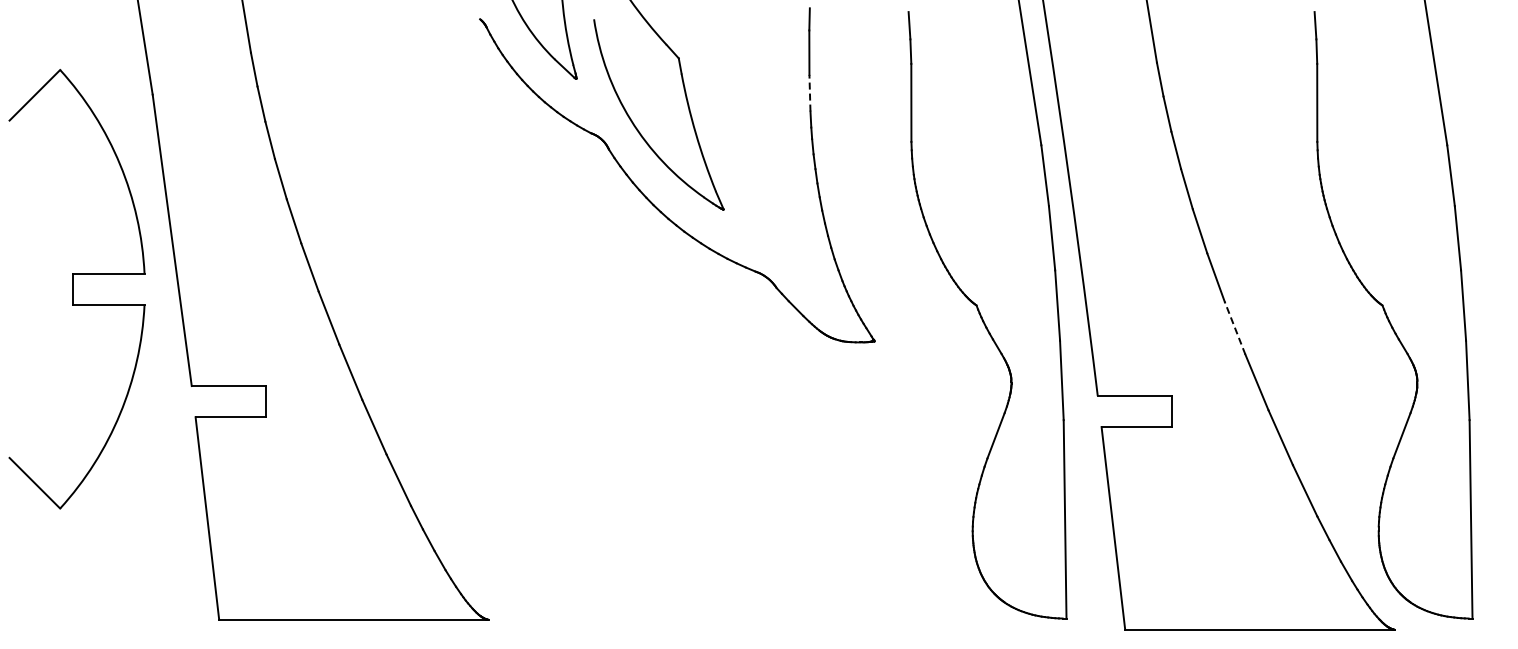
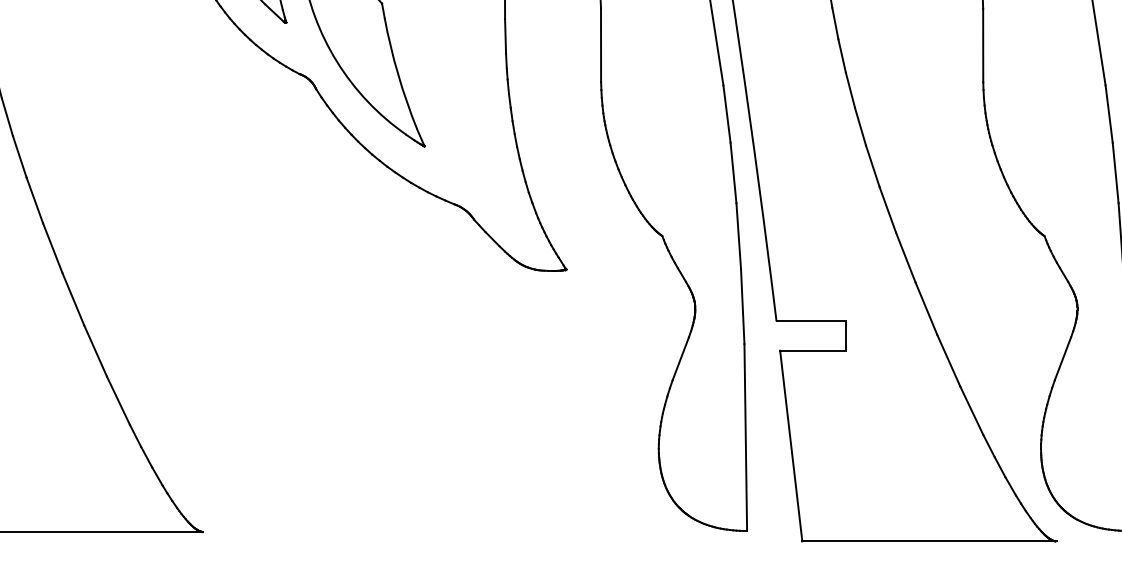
line: (809, 92) -> (505, 35), dashed -> solid
line: (1234, 327) -> (905, 256), dashed -> solid

